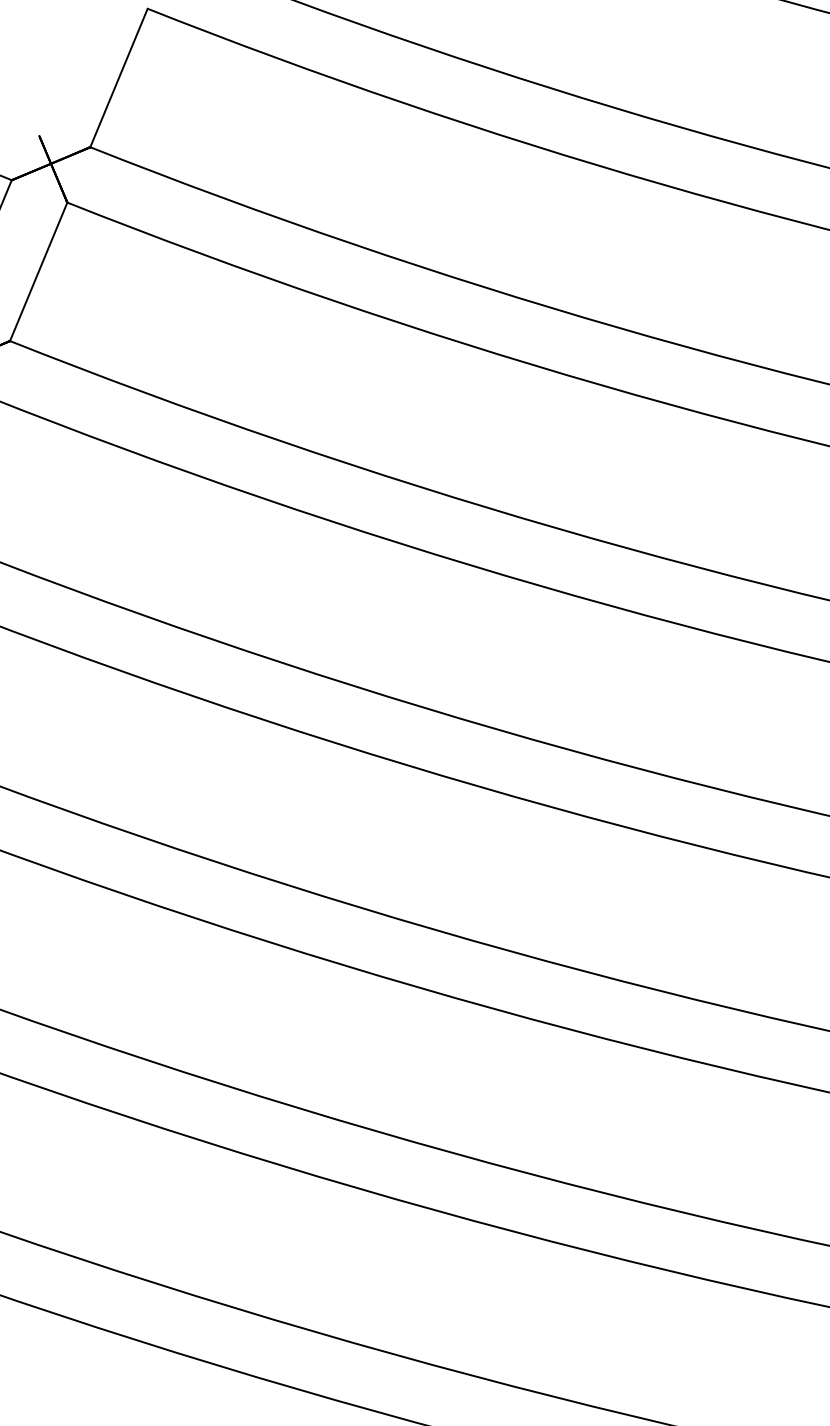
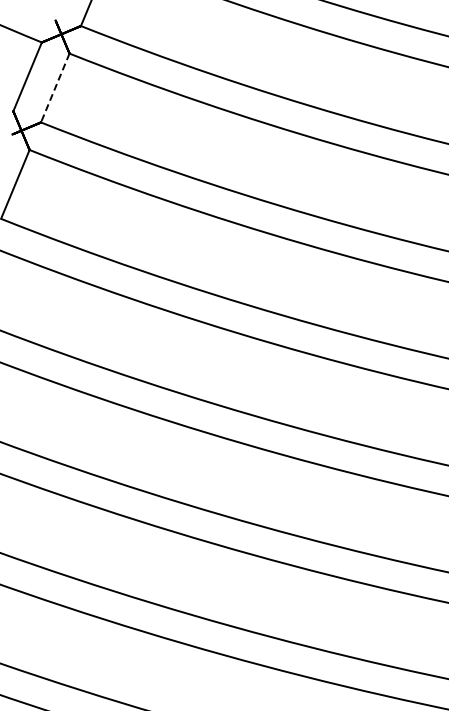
line: (39, 272) -> (55, 88), solid -> dashed

